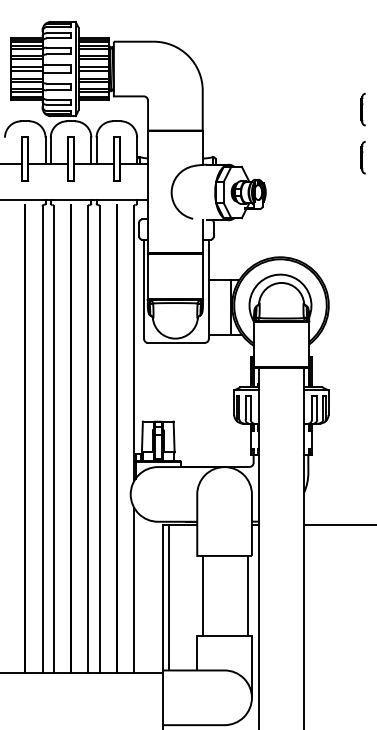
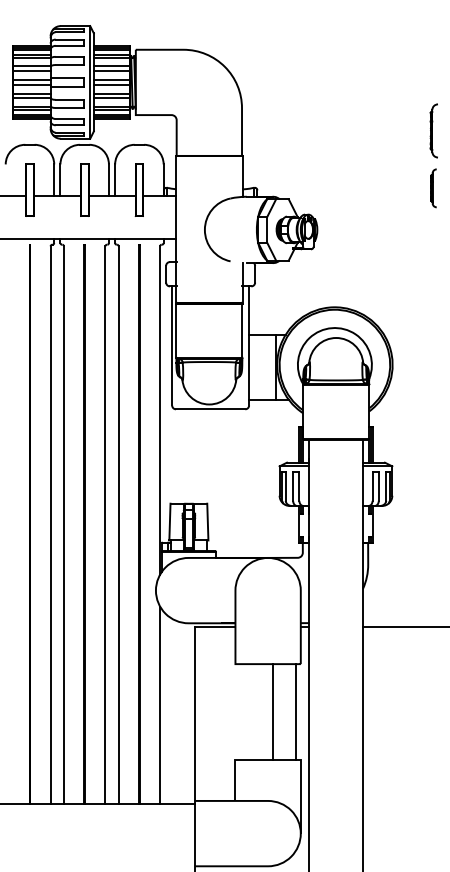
part: (362, 109) -> (432, 130), size x1.4
line: (202, 595) -> (272, 711), moved
line: (169, 597) -> (202, 713), removed

